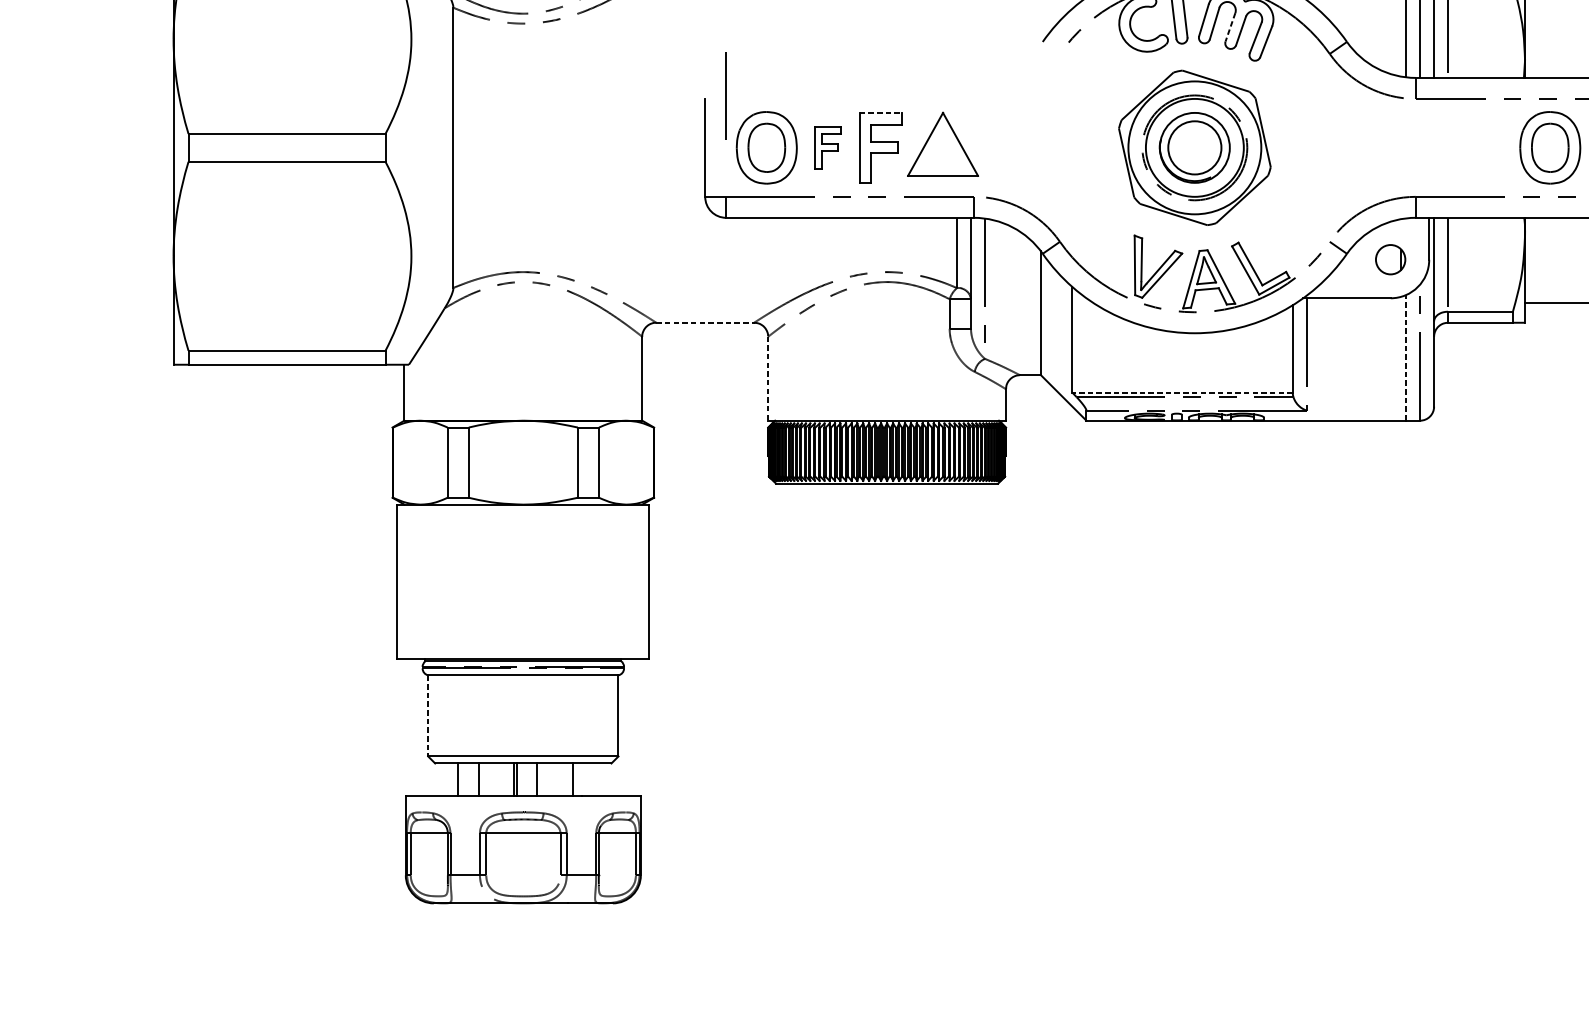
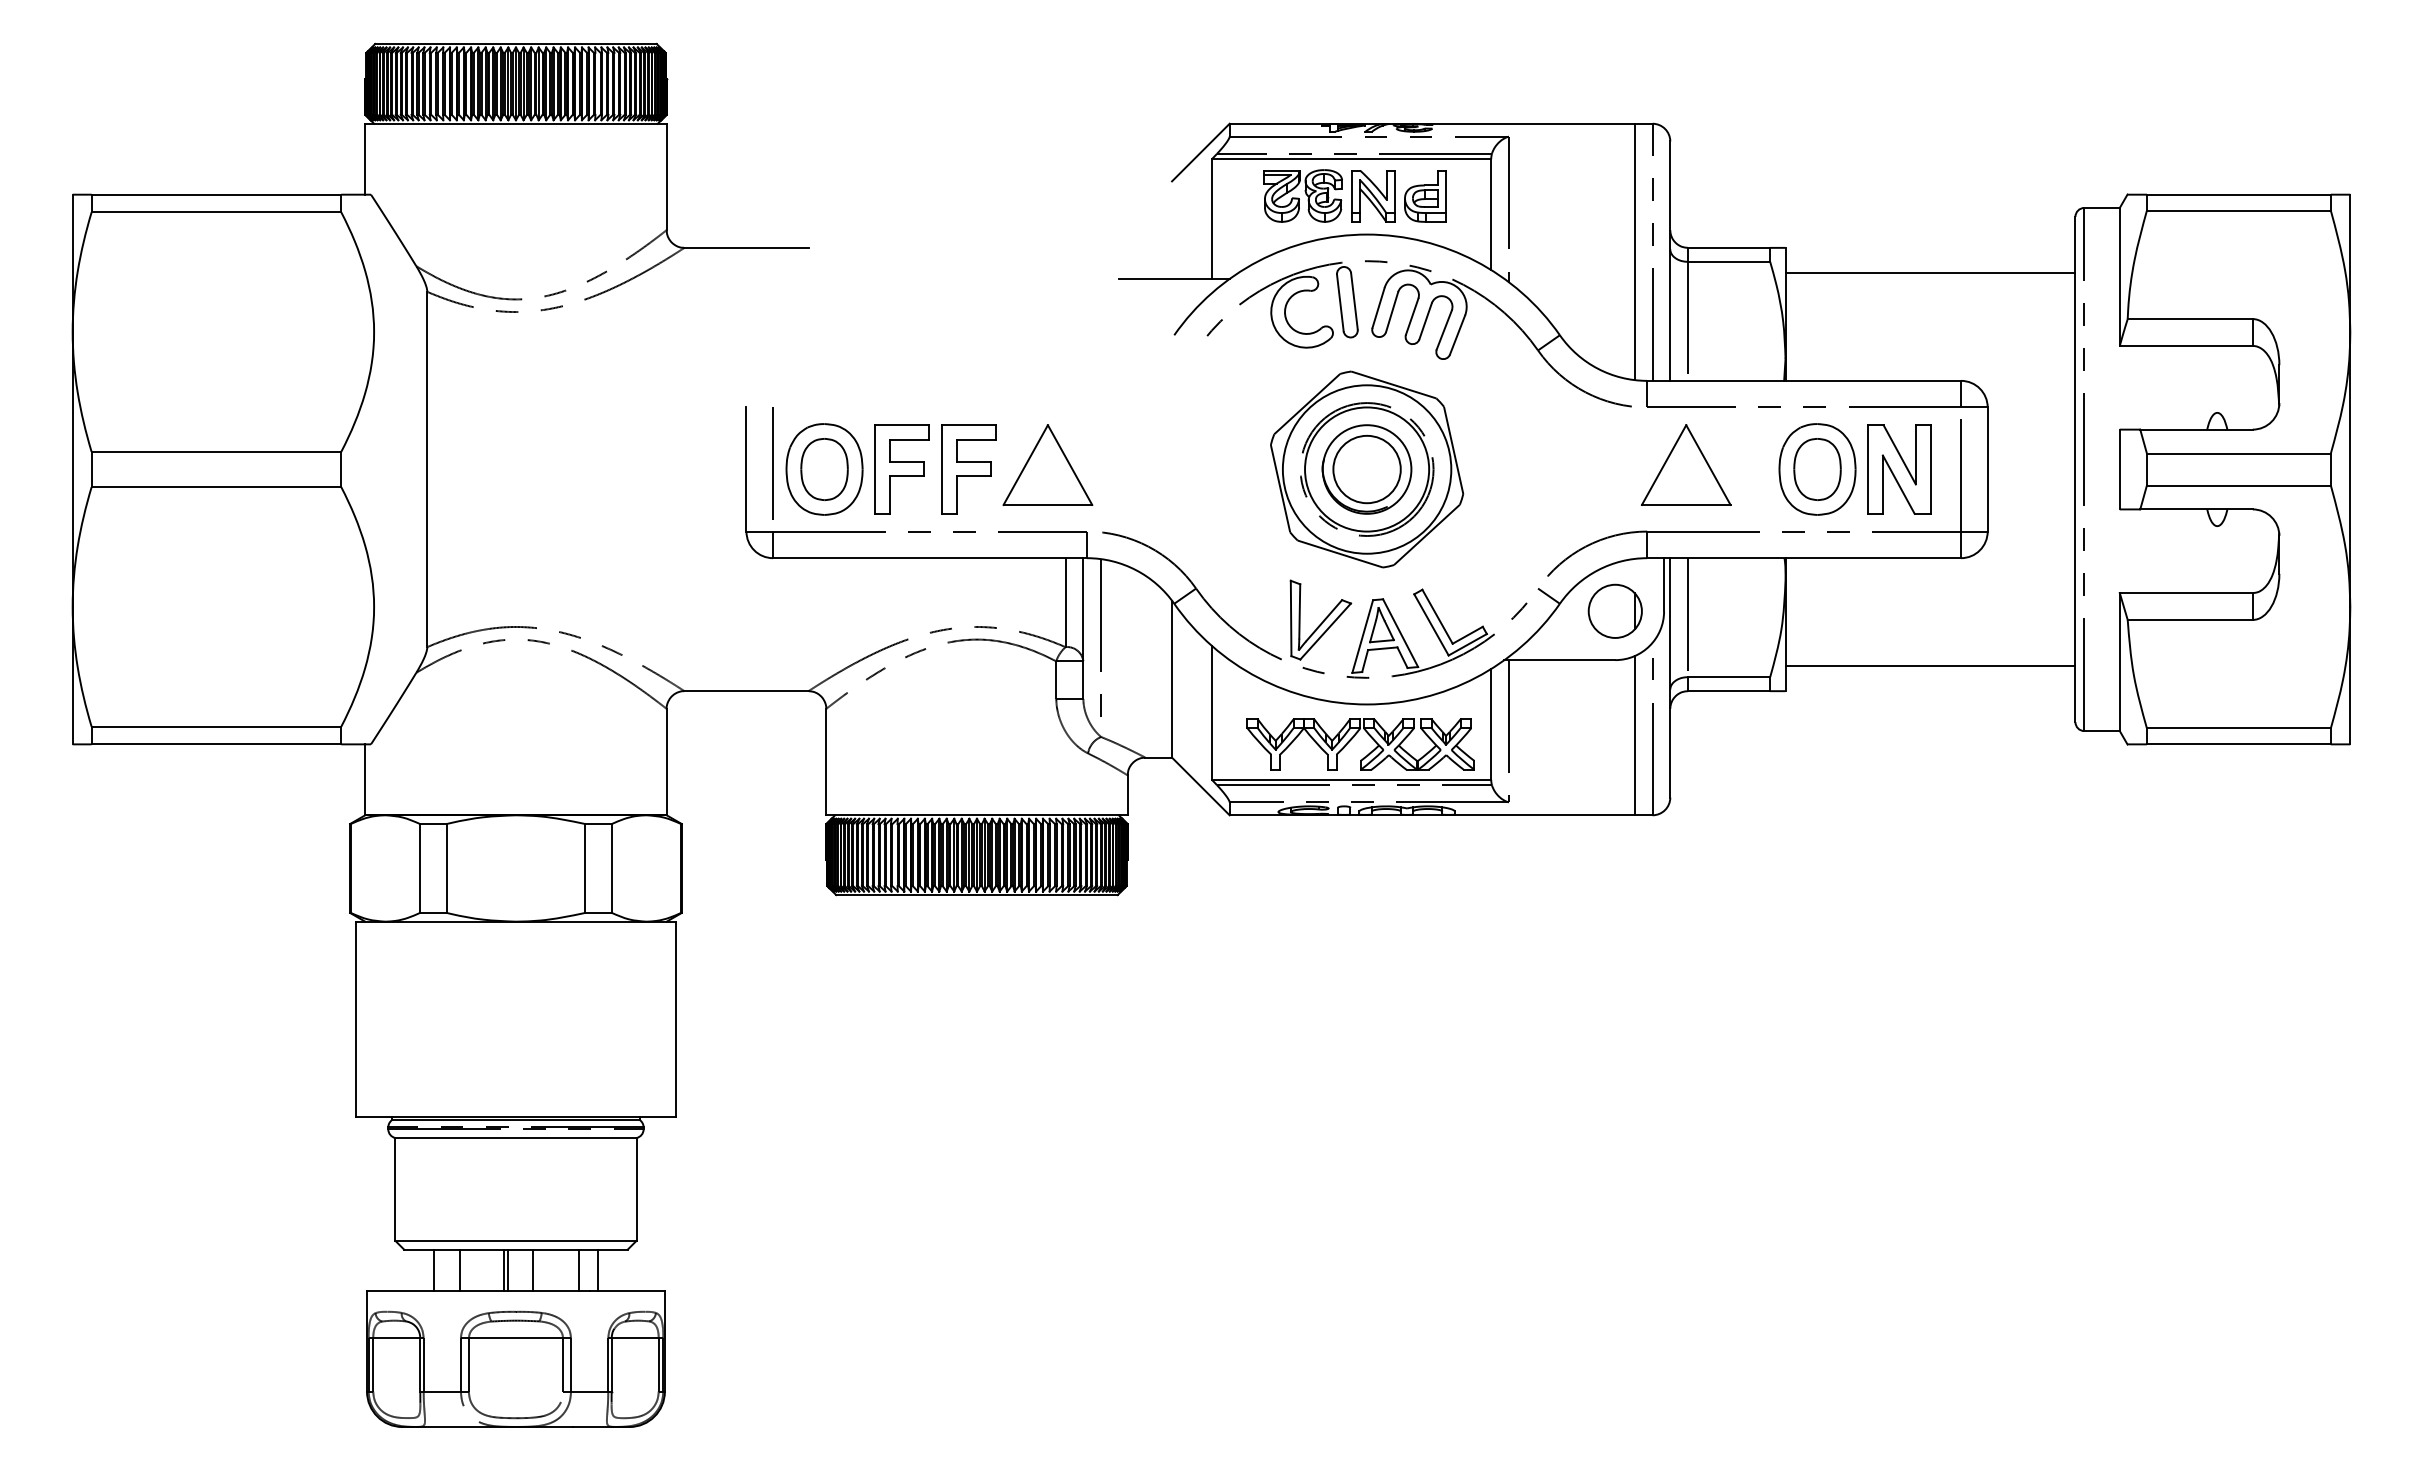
line: (1230, 27) -> (1412, 317), dashed -> solid
line: (725, 95) -> (772, 463), moved
line: (880, 113) -> (968, 425), dashed -> solid
part: (1446, 143) -> (1685, 464), added
part: (827, 147) -> (901, 469), size x1.67
part: (1390, 259) -> (1614, 610), size x1.43
line: (706, 323) -> (747, 691), dashed -> solid
line: (1405, 357) -> (1634, 735), dashed -> solid
part: (1184, 359) -> (1354, 737), added
line: (768, 379) -> (826, 762), dashed -> solid
line: (1182, 392) -> (1351, 779), dashed -> solid
line: (428, 715) -> (395, 1189), dashed -> solid
line: (588, 779) -> (598, 1269), added

